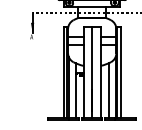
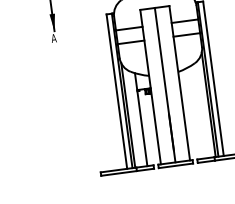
line: (108, 90) -> (197, 112), removed

